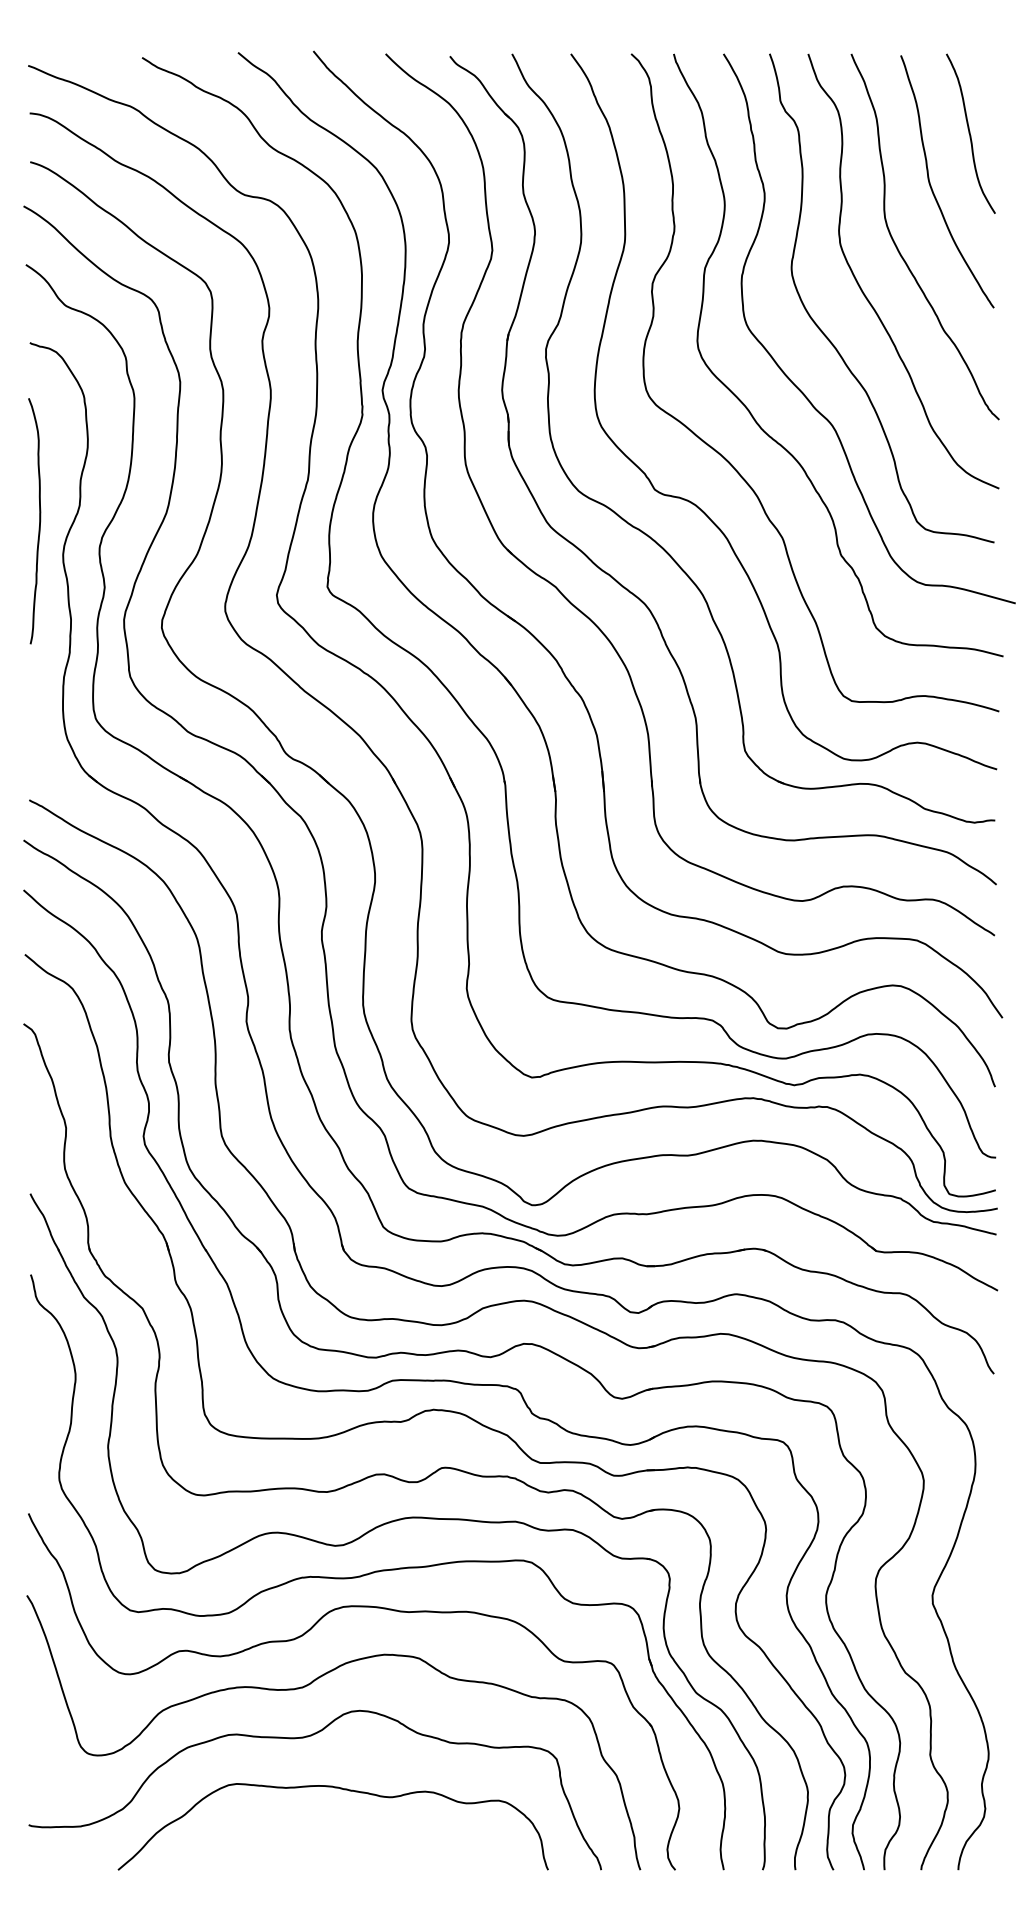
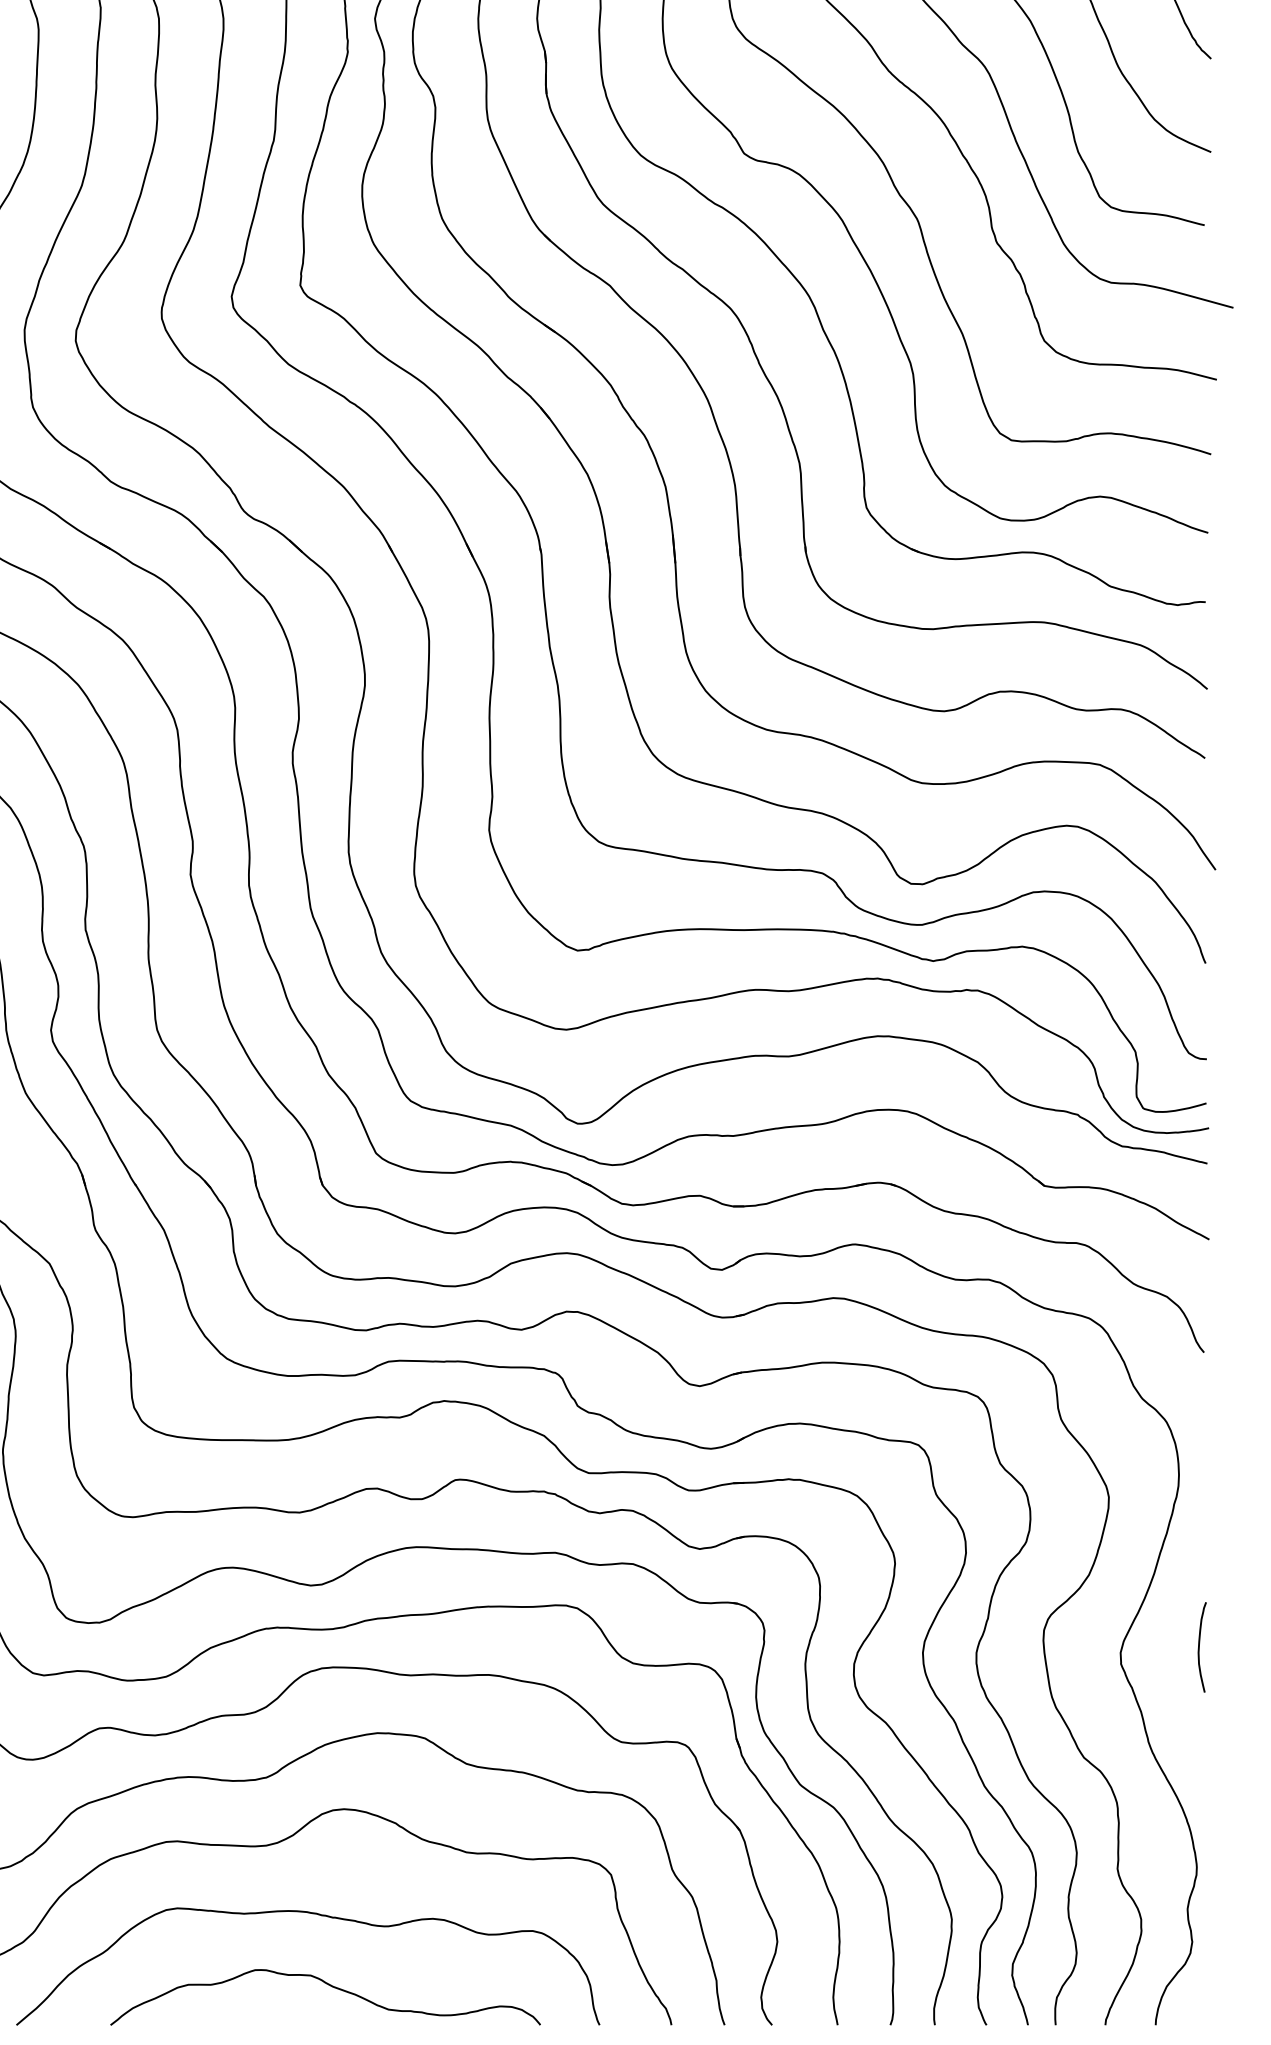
curve: (991, 1591) -> (1200, 1647), added
curve: (350, 1842) -> (331, 1987), added

